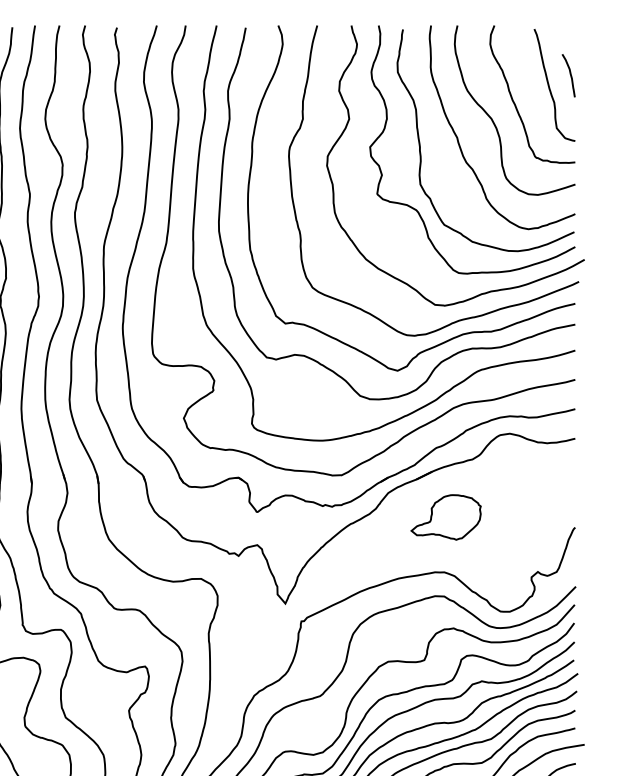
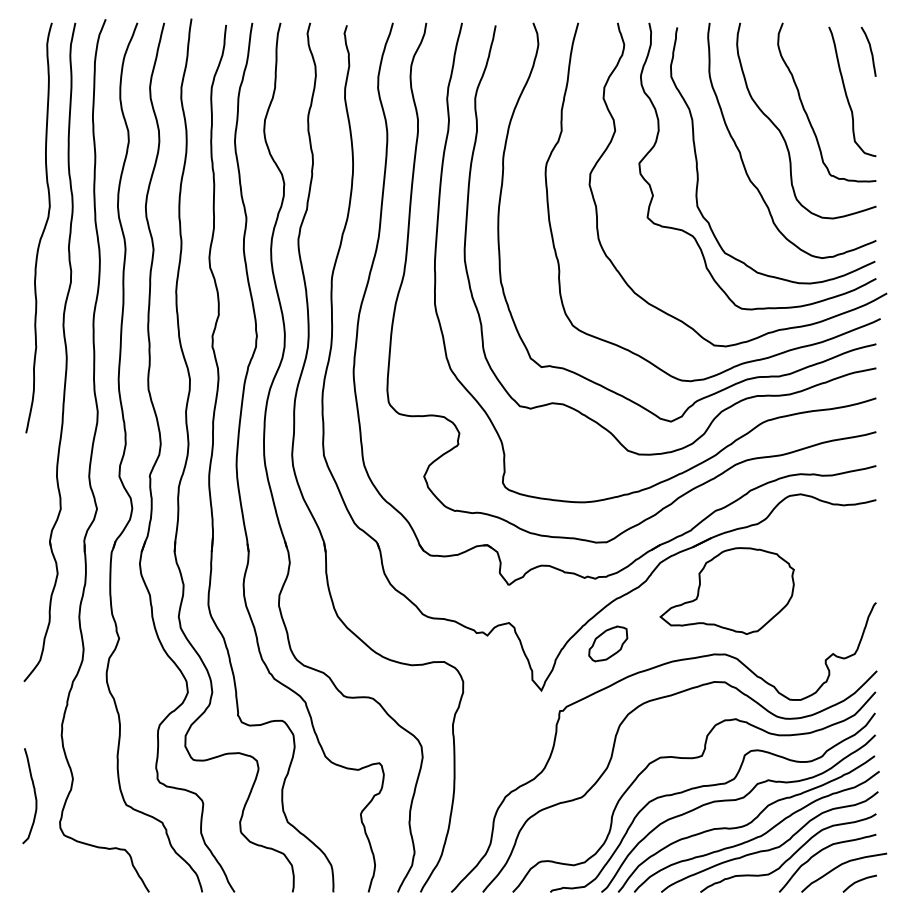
curve: (570, 75) -> (870, 51), moved
part: (445, 516) -> (726, 590), size x1.67
part: (343, 562) -> (608, 643), added

